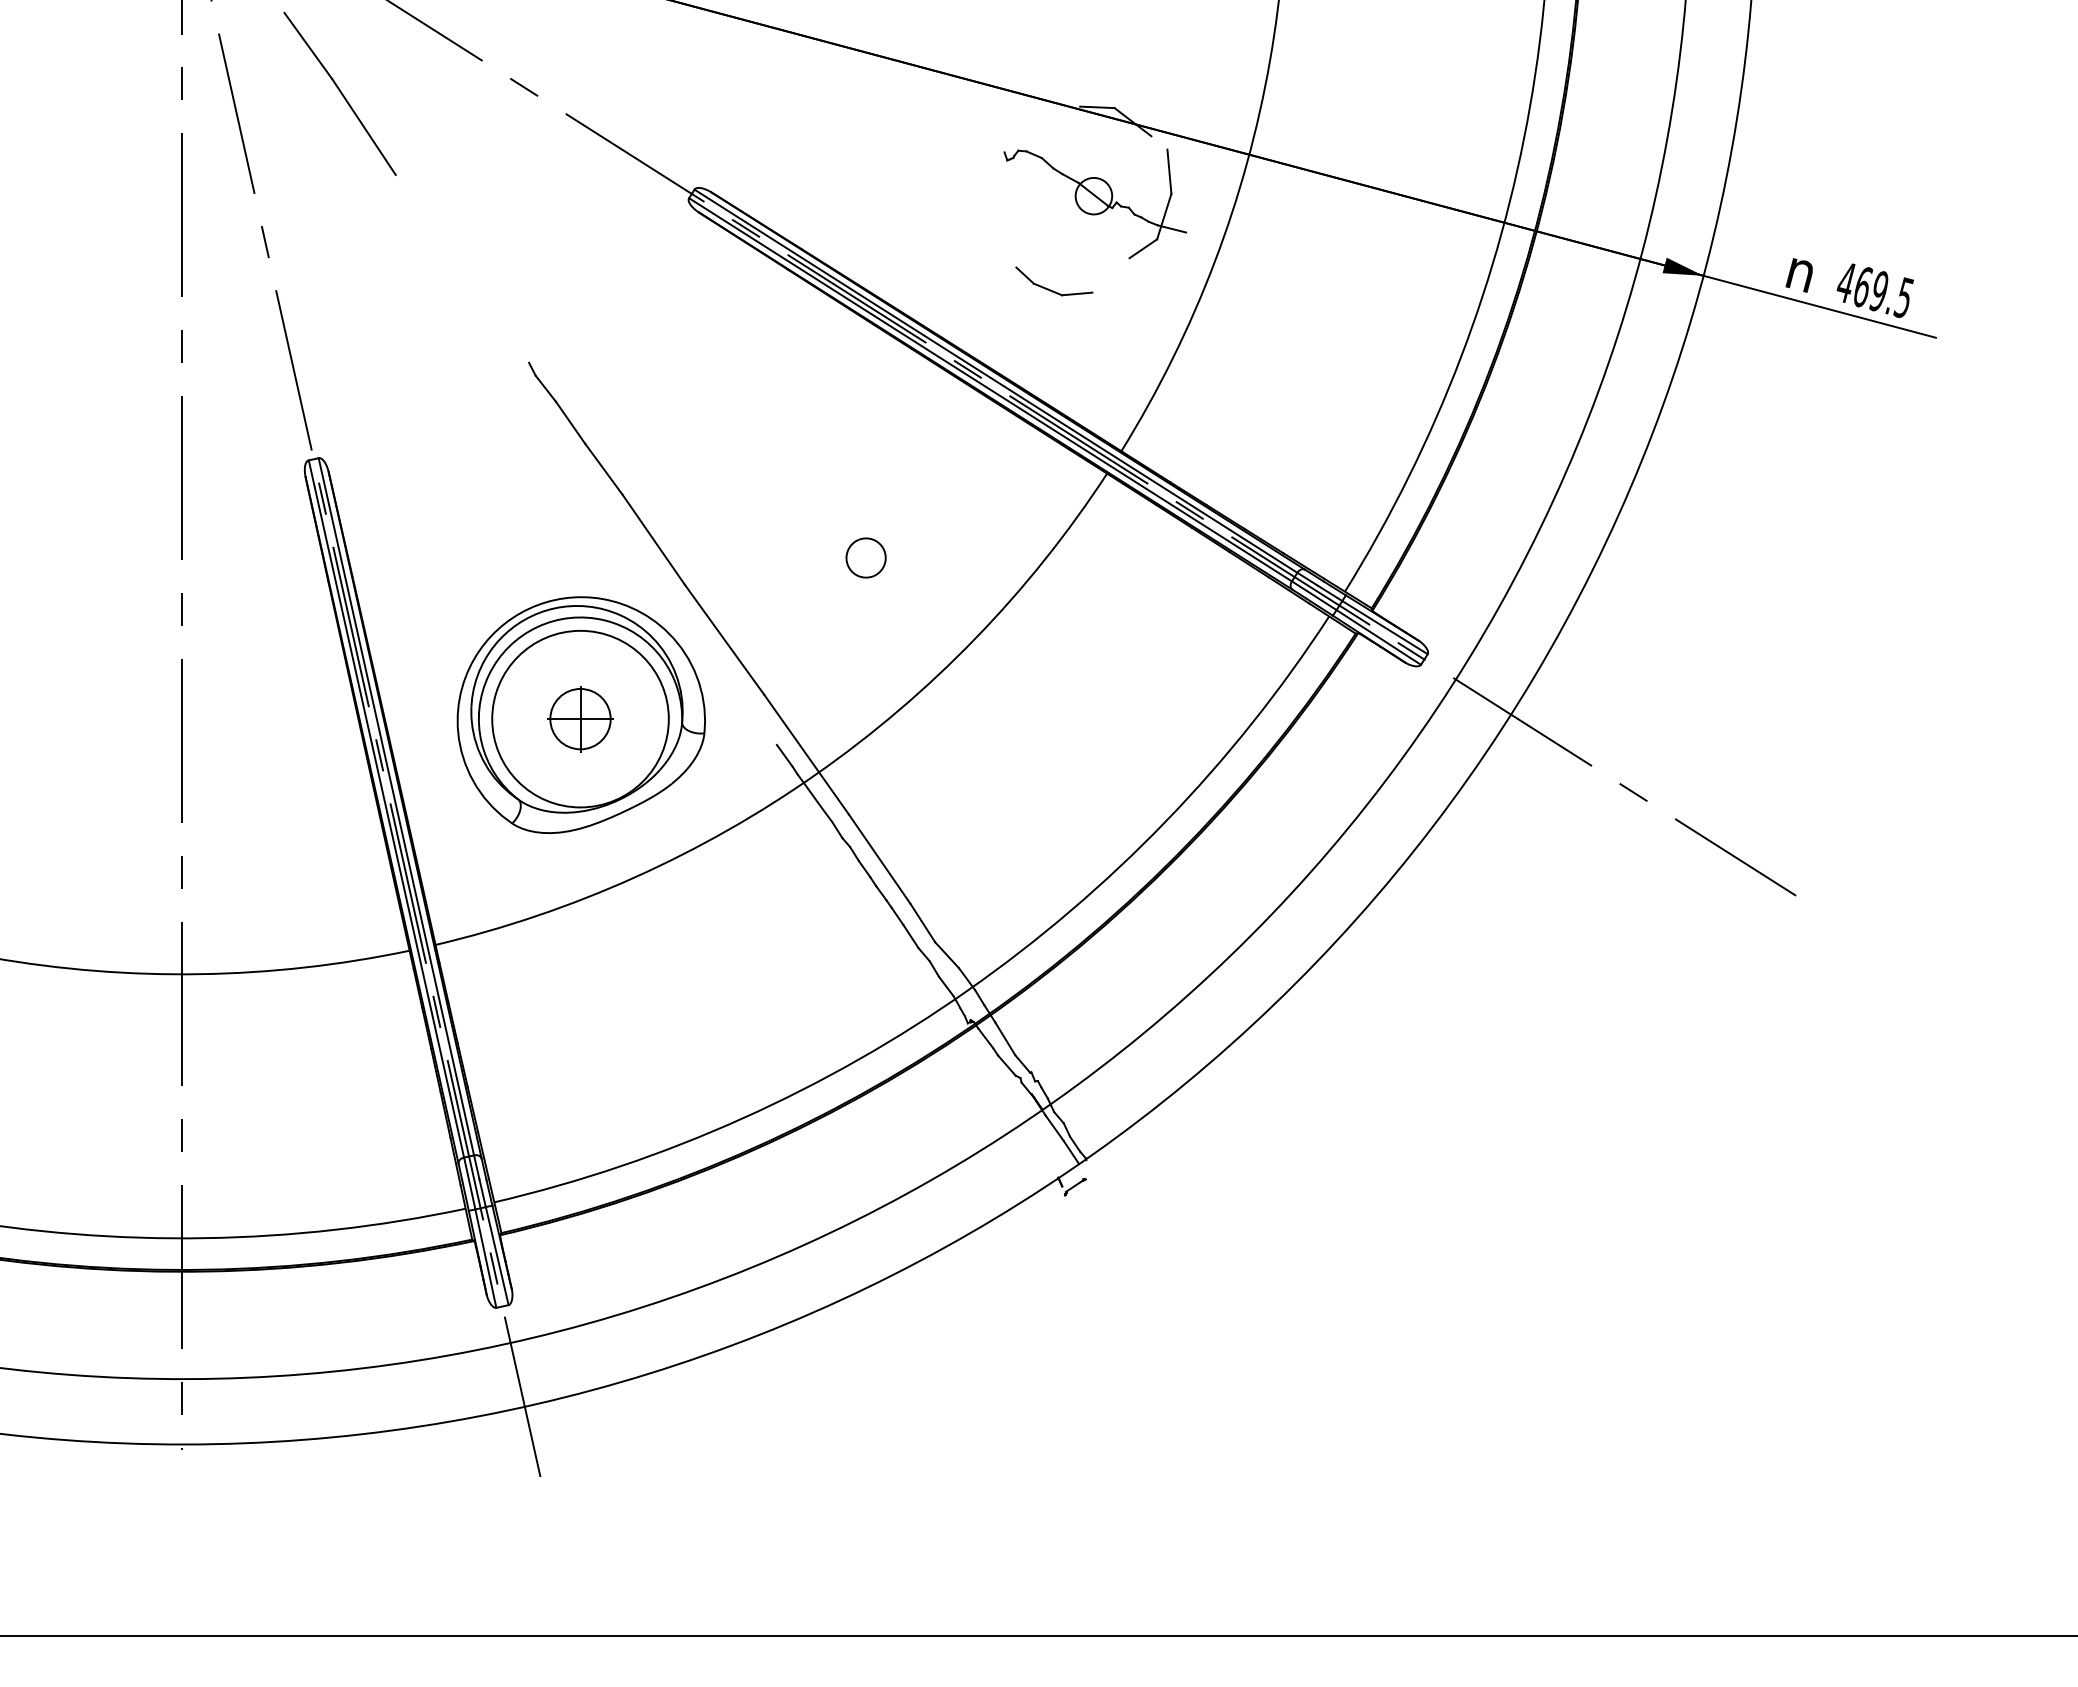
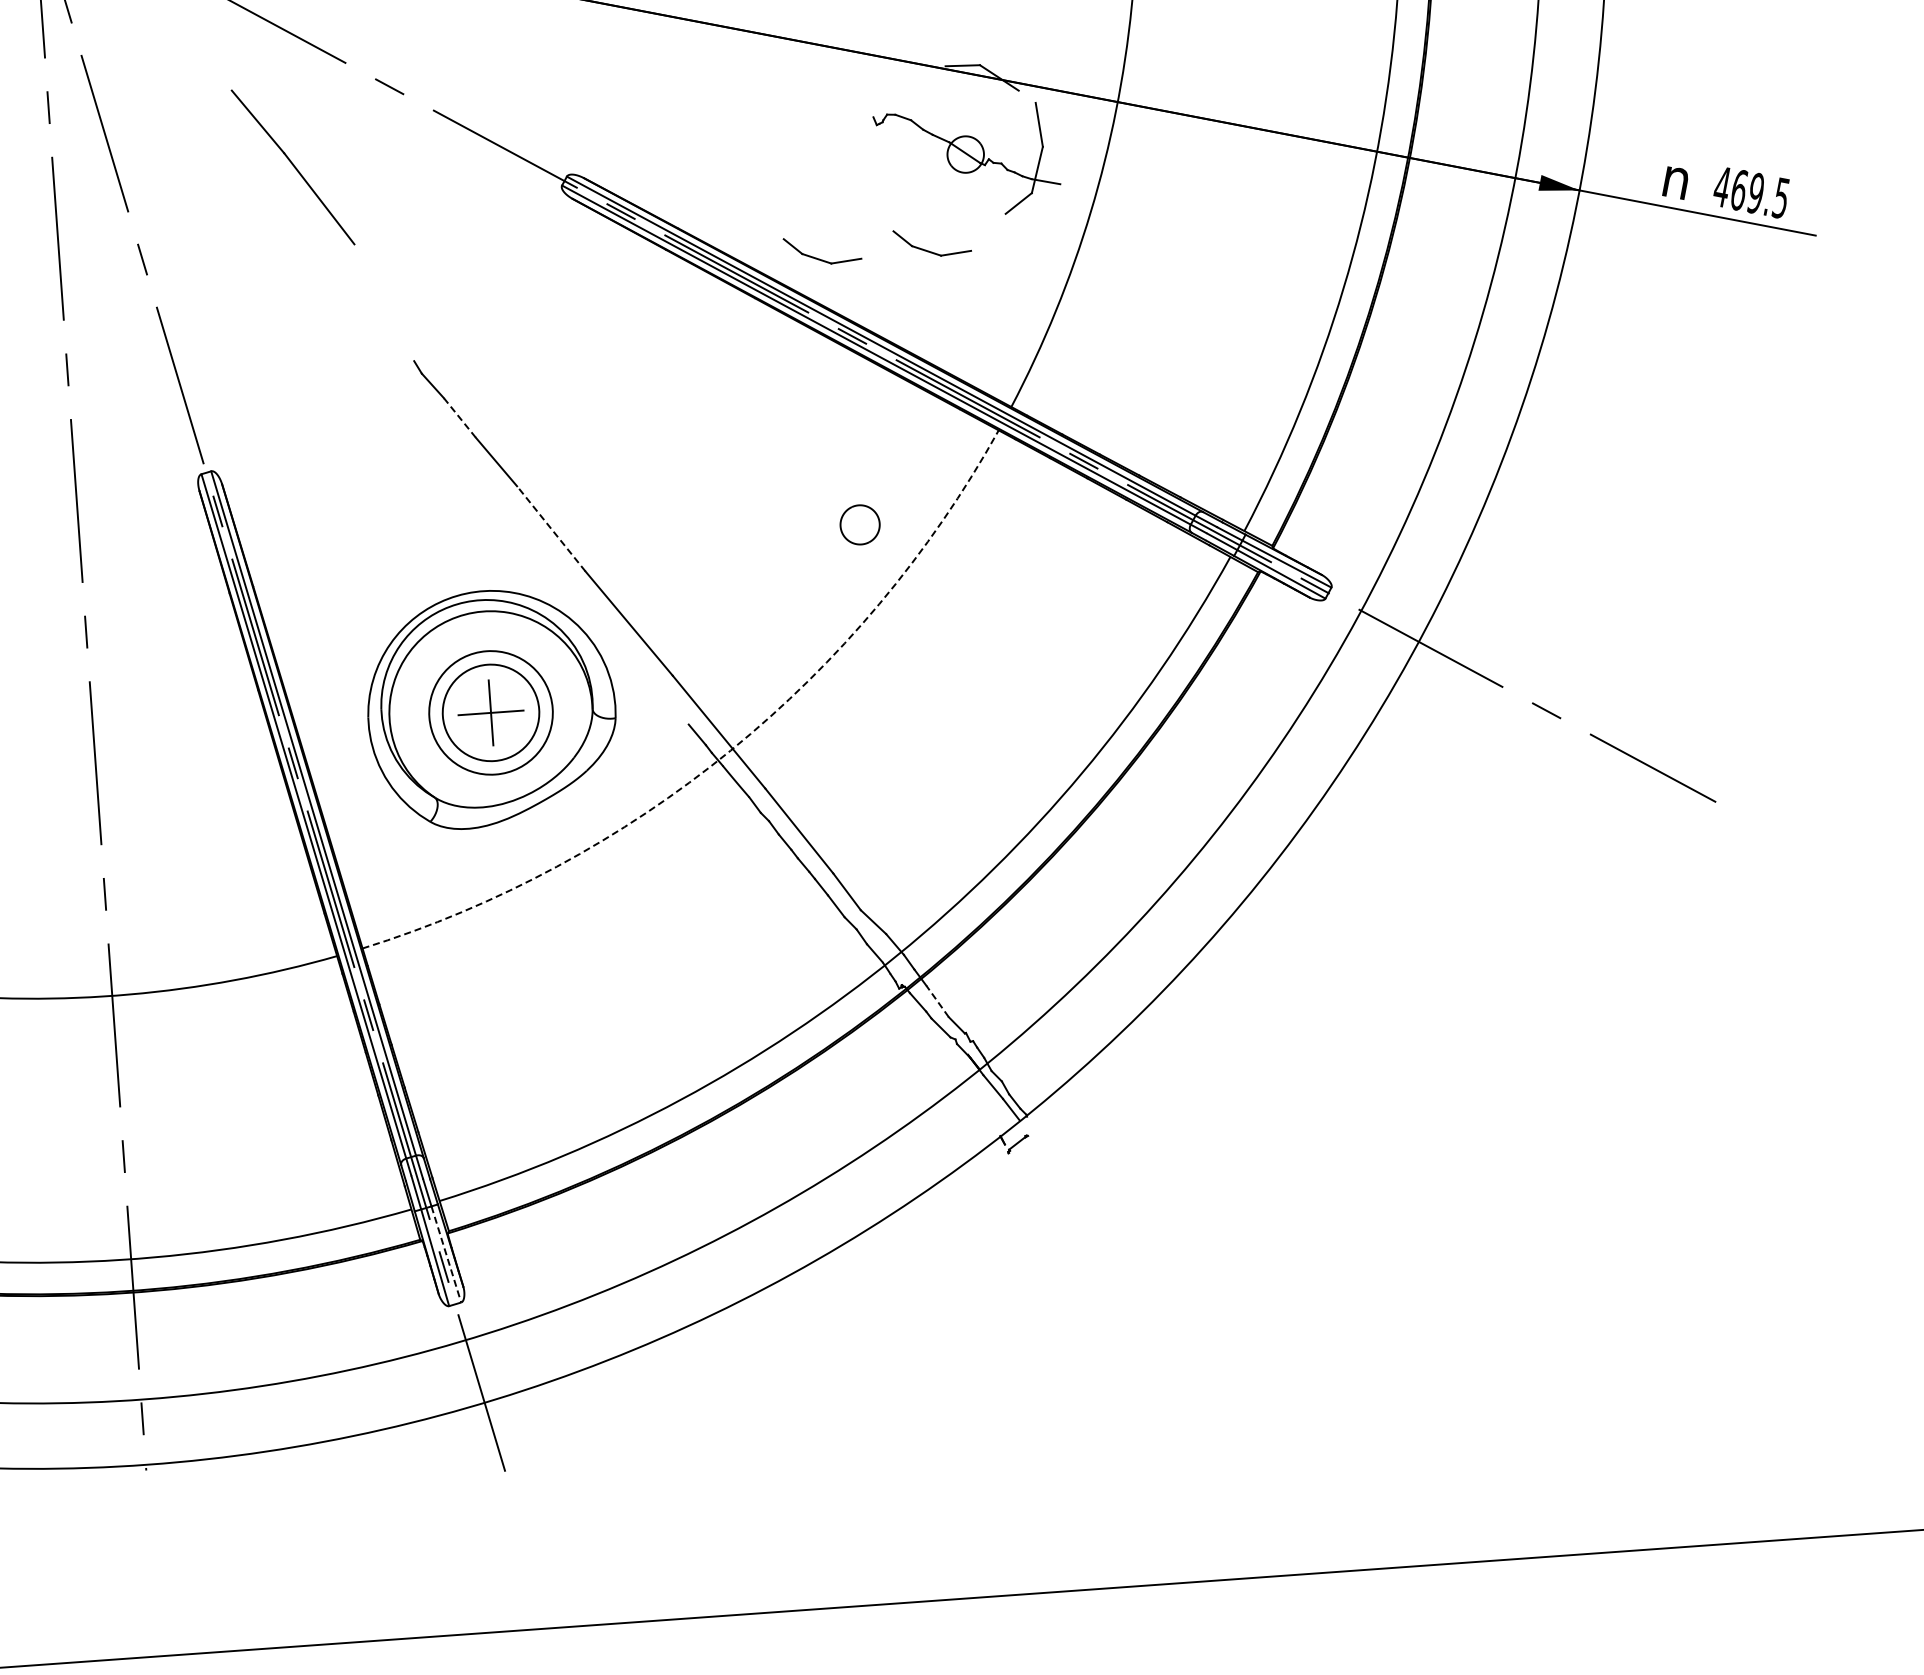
part: (339, 93) -> (292, 167), moved
part: (941, 289) -> (820, 258), added
line: (570, 422) -> (459, 417), solid -> dashed
line: (653, 539) -> (550, 528), solid -> dashed
part: (865, 557) -> (859, 524), moved
circle: (580, 718) -> (490, 712), size x0.7
circle: (580, 718) -> (490, 712), size x1.6
arc: (816, 773) -> (730, 750), solid -> dashed
line: (1005, 1038) -> (937, 1001), solid -> dashed
line: (497, 1256) -> (446, 1254), solid -> dashed

